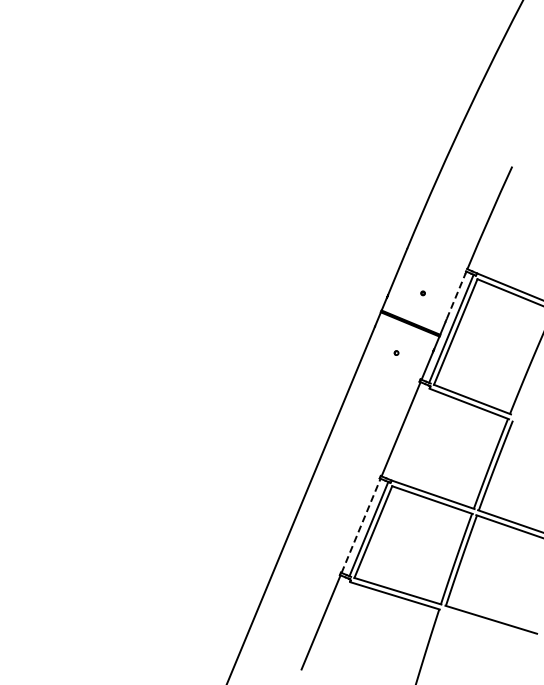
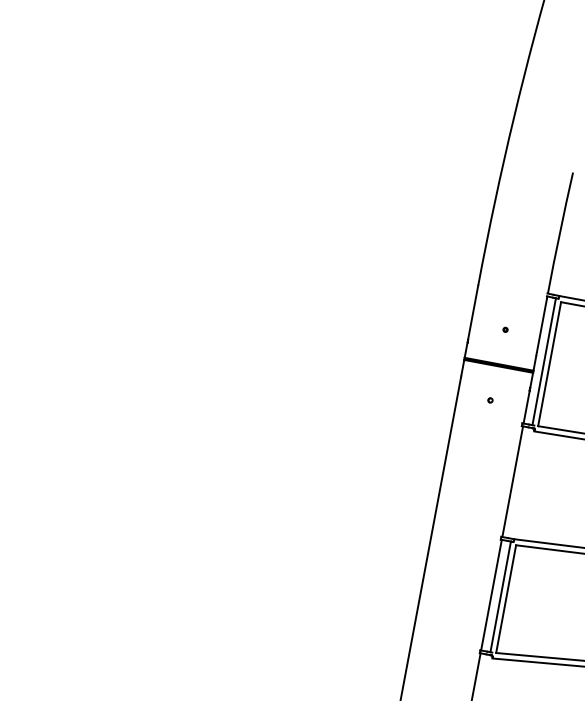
line: (456, 296) -> (542, 325), dashed -> solid
line: (361, 525) -> (491, 594), dashed -> solid

